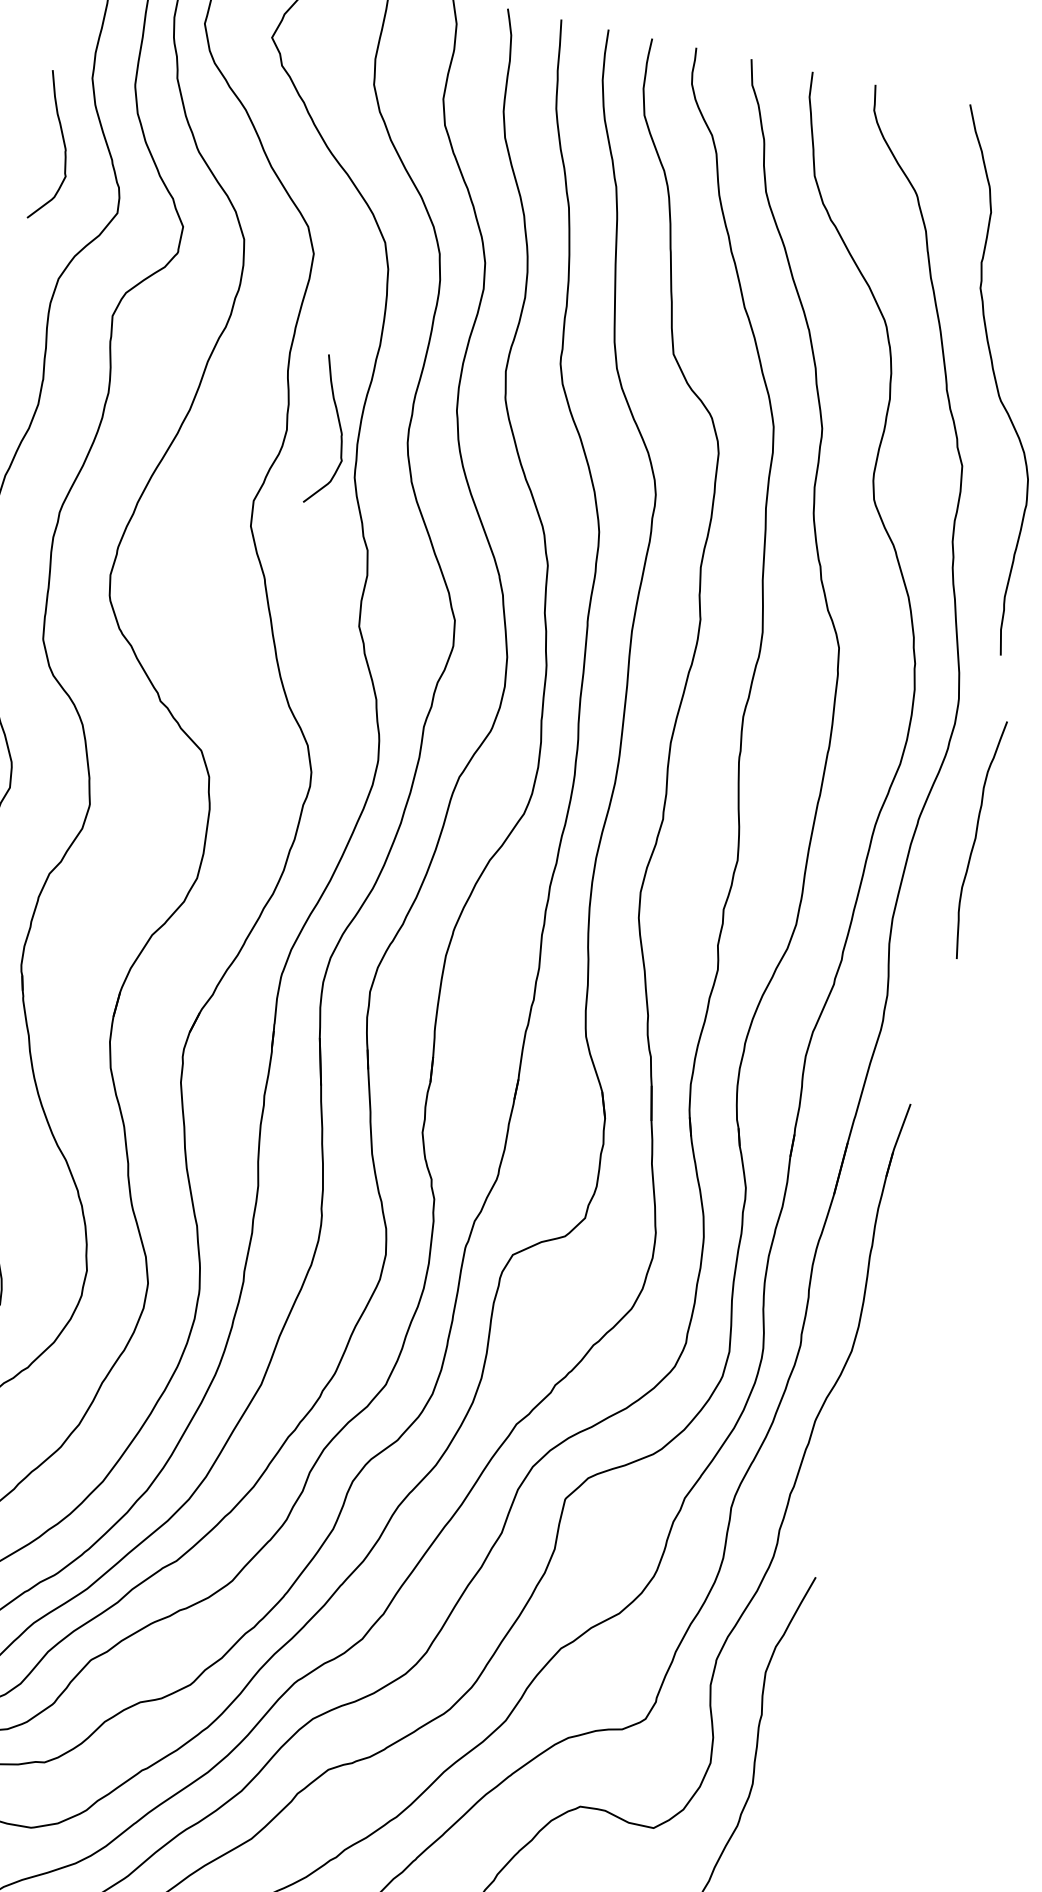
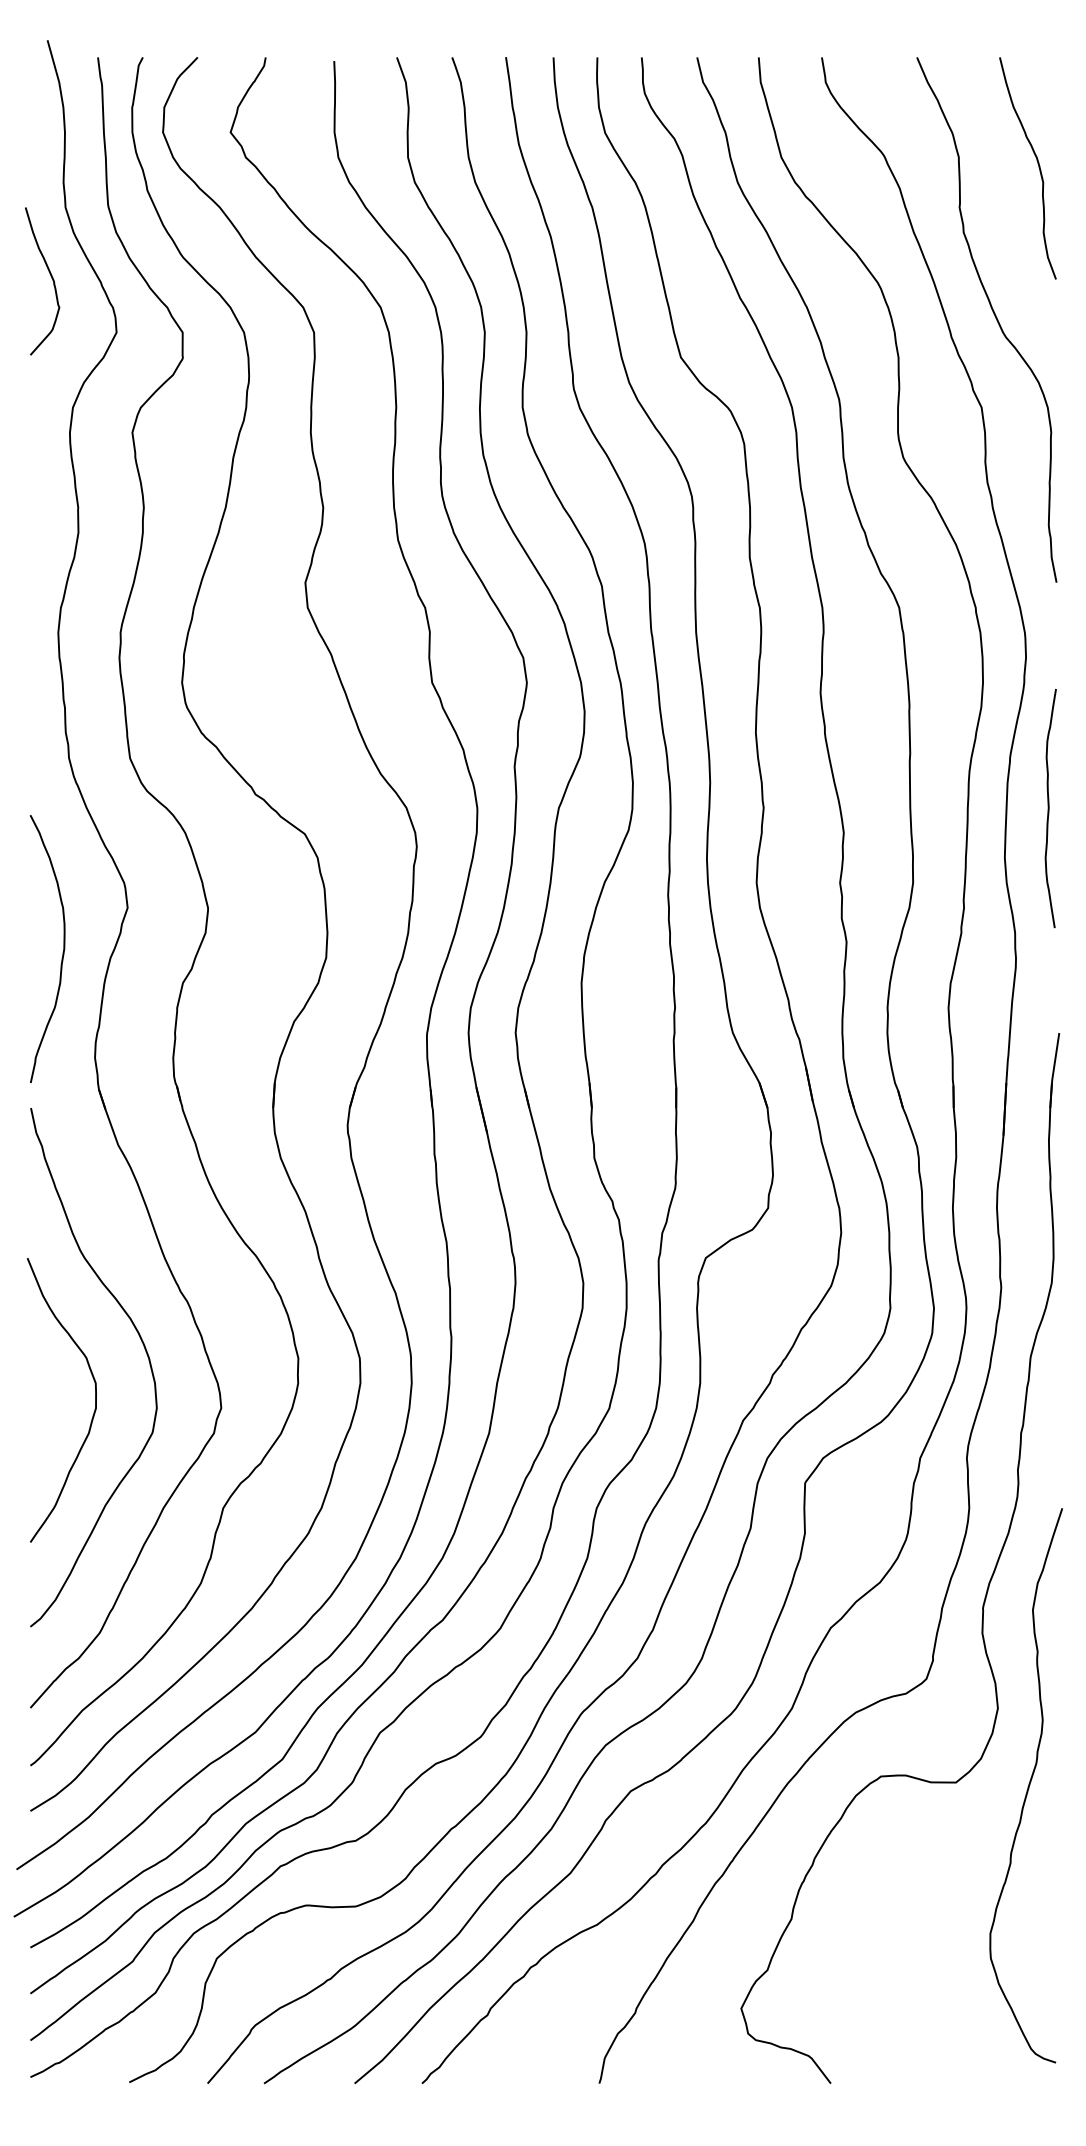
curve: (339, 428) -> (373, 495), removed
curve: (976, 839) -> (1049, 808), moved

